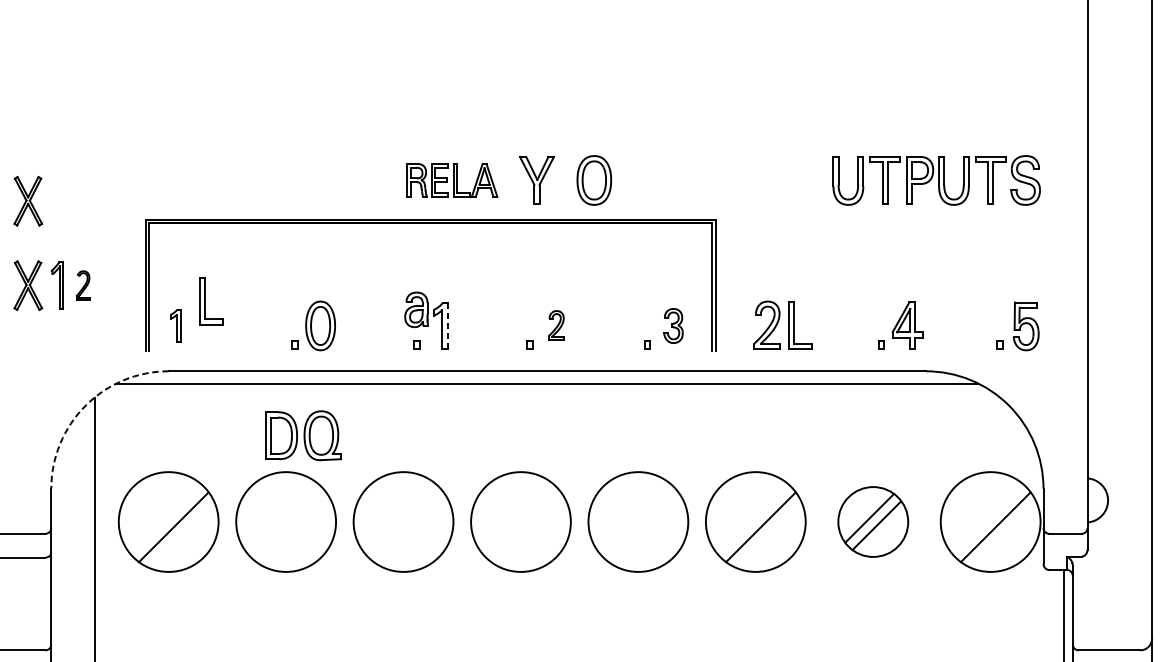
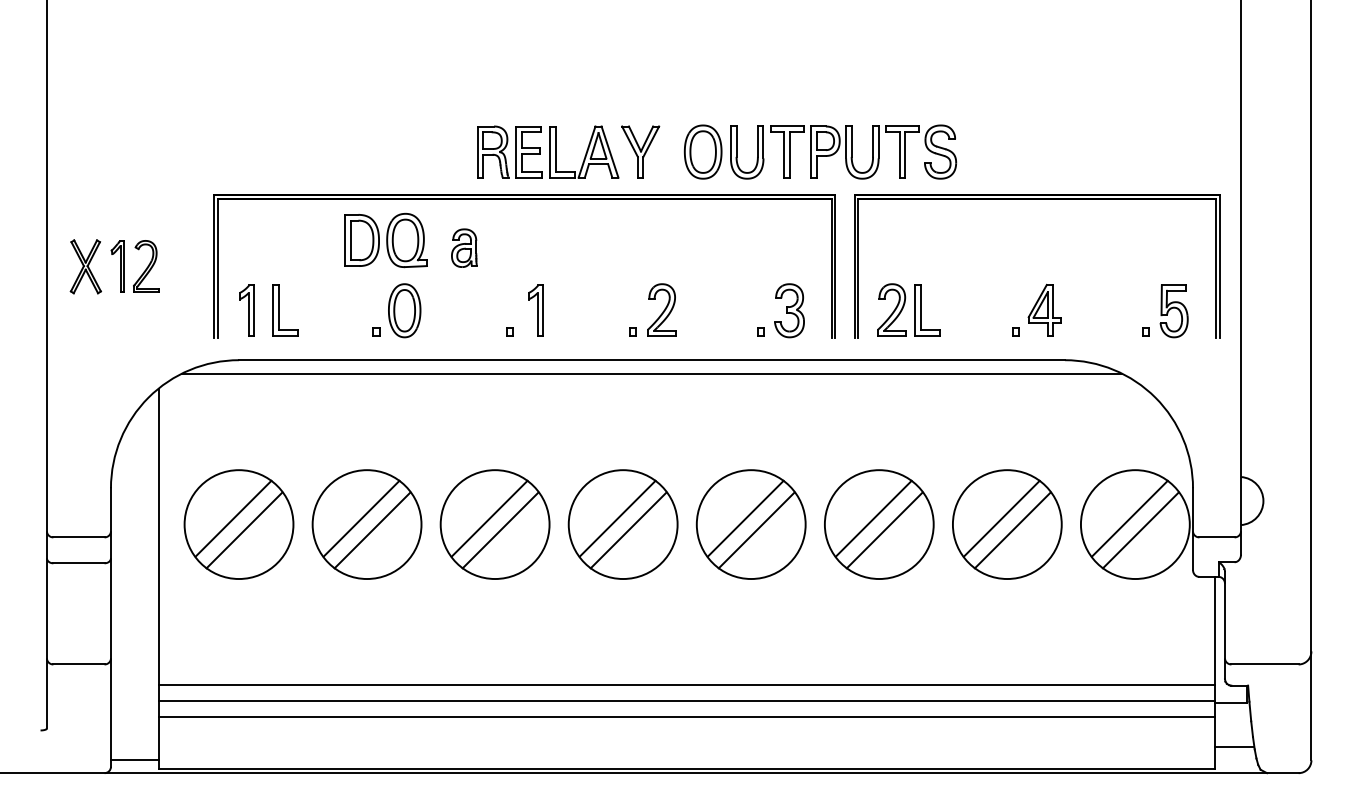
part: (452, 179) -> (548, 151), size x1.43
part: (936, 179) -> (843, 151), moved
part: (27, 201) -> (85, 174), removed
part: (900, 223) -> (1037, 199), added
part: (83, 285) -> (146, 266), size x1.67
part: (211, 300) -> (285, 310), moved
part: (416, 309) -> (464, 247), moved
part: (556, 324) -> (661, 309), size x1.67
part: (175, 325) -> (246, 310), size x1.43
part: (673, 325) -> (789, 310), size x1.43
line: (447, 326) -> (543, 311), dashed -> solid
arc: (85, 405) -> (148, 397), dashed -> solid
part: (303, 435) -> (385, 240), moved
line: (163, 516) -> (233, 518), added
line: (281, 516) -> (361, 518), added
line: (398, 516) -> (489, 518), added
line: (515, 516) -> (617, 518), added
line: (633, 516) -> (745, 518), added
line: (750, 516) -> (873, 518), added
line: (985, 516) -> (1129, 518), added
part: (873, 521) -> (1007, 524), size x1.43
line: (291, 527) -> (372, 530), added
line: (408, 527) -> (500, 530), added
line: (525, 527) -> (628, 530), added
line: (643, 527) -> (756, 530), added

